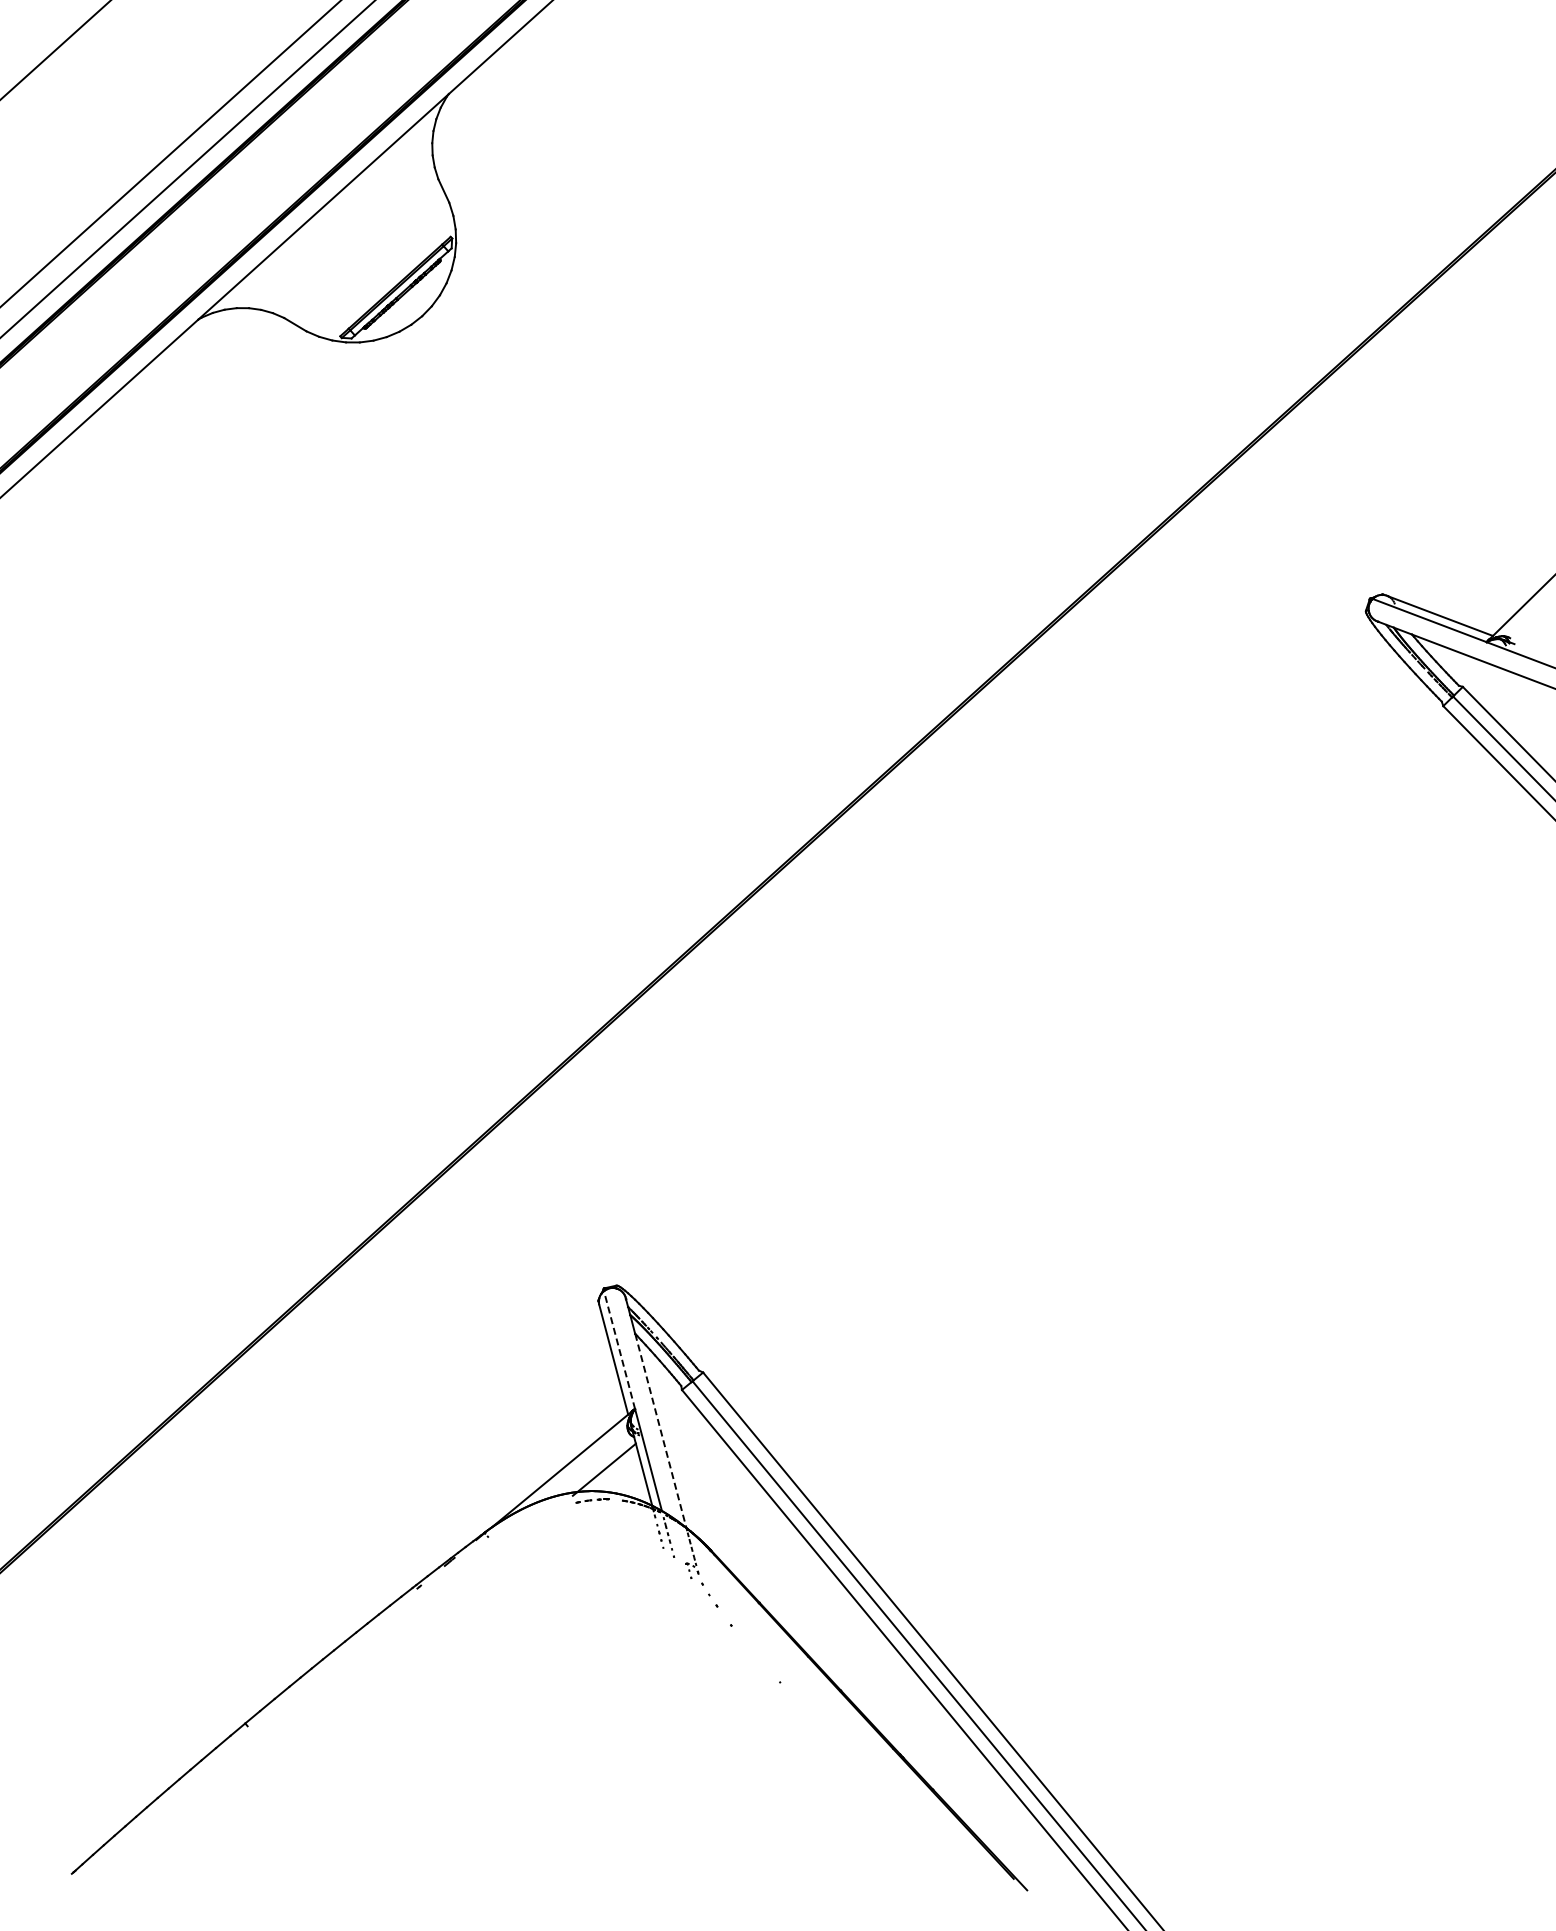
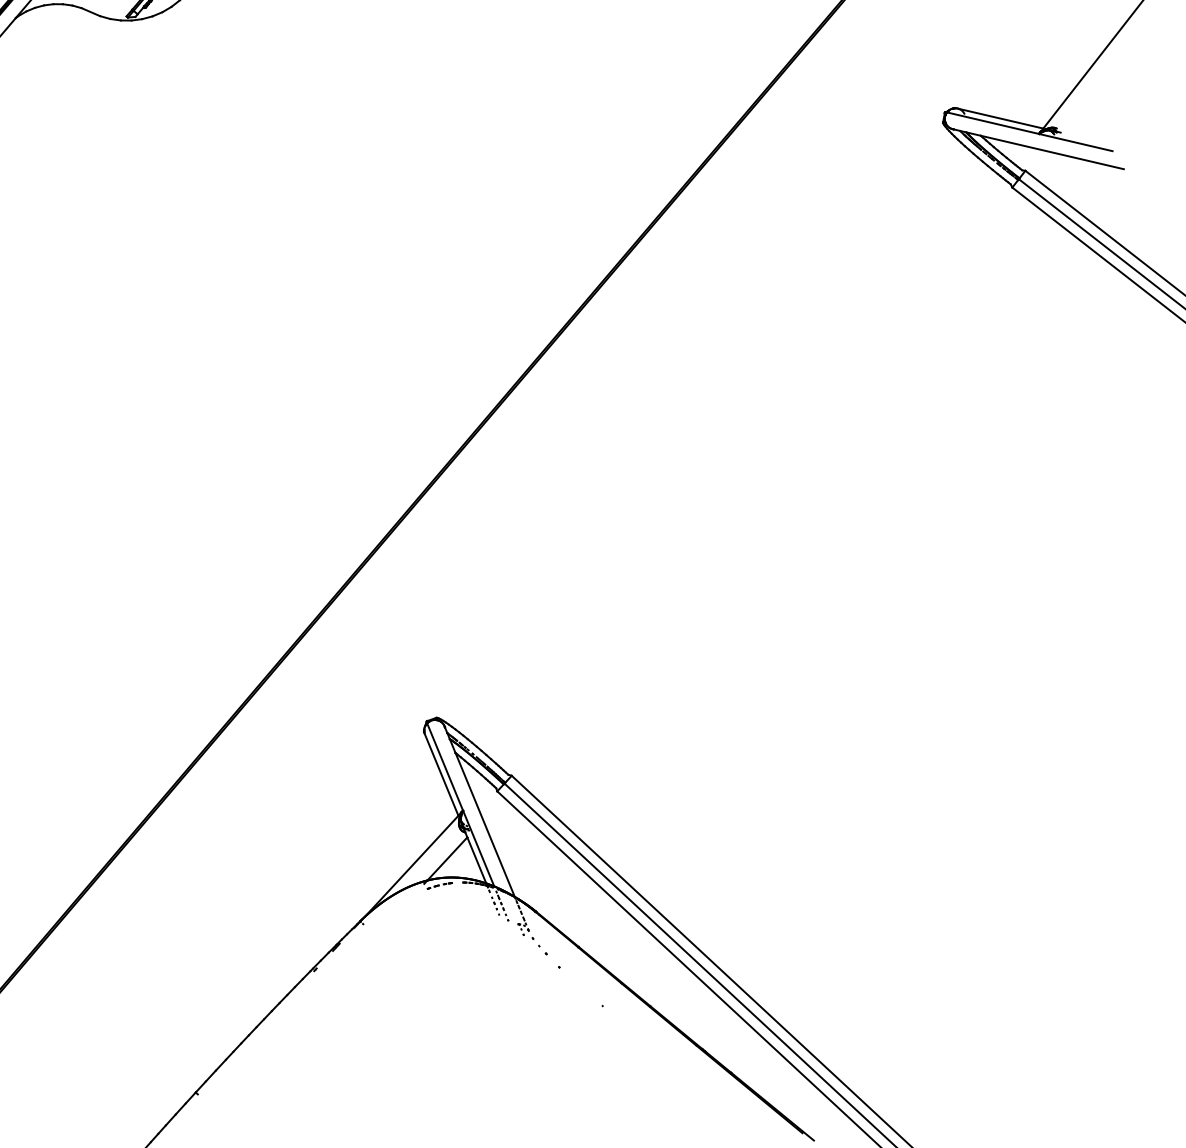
line: (619, 1349) -> (445, 766), dashed -> solid
line: (661, 1431) -> (485, 825), dashed -> solid

